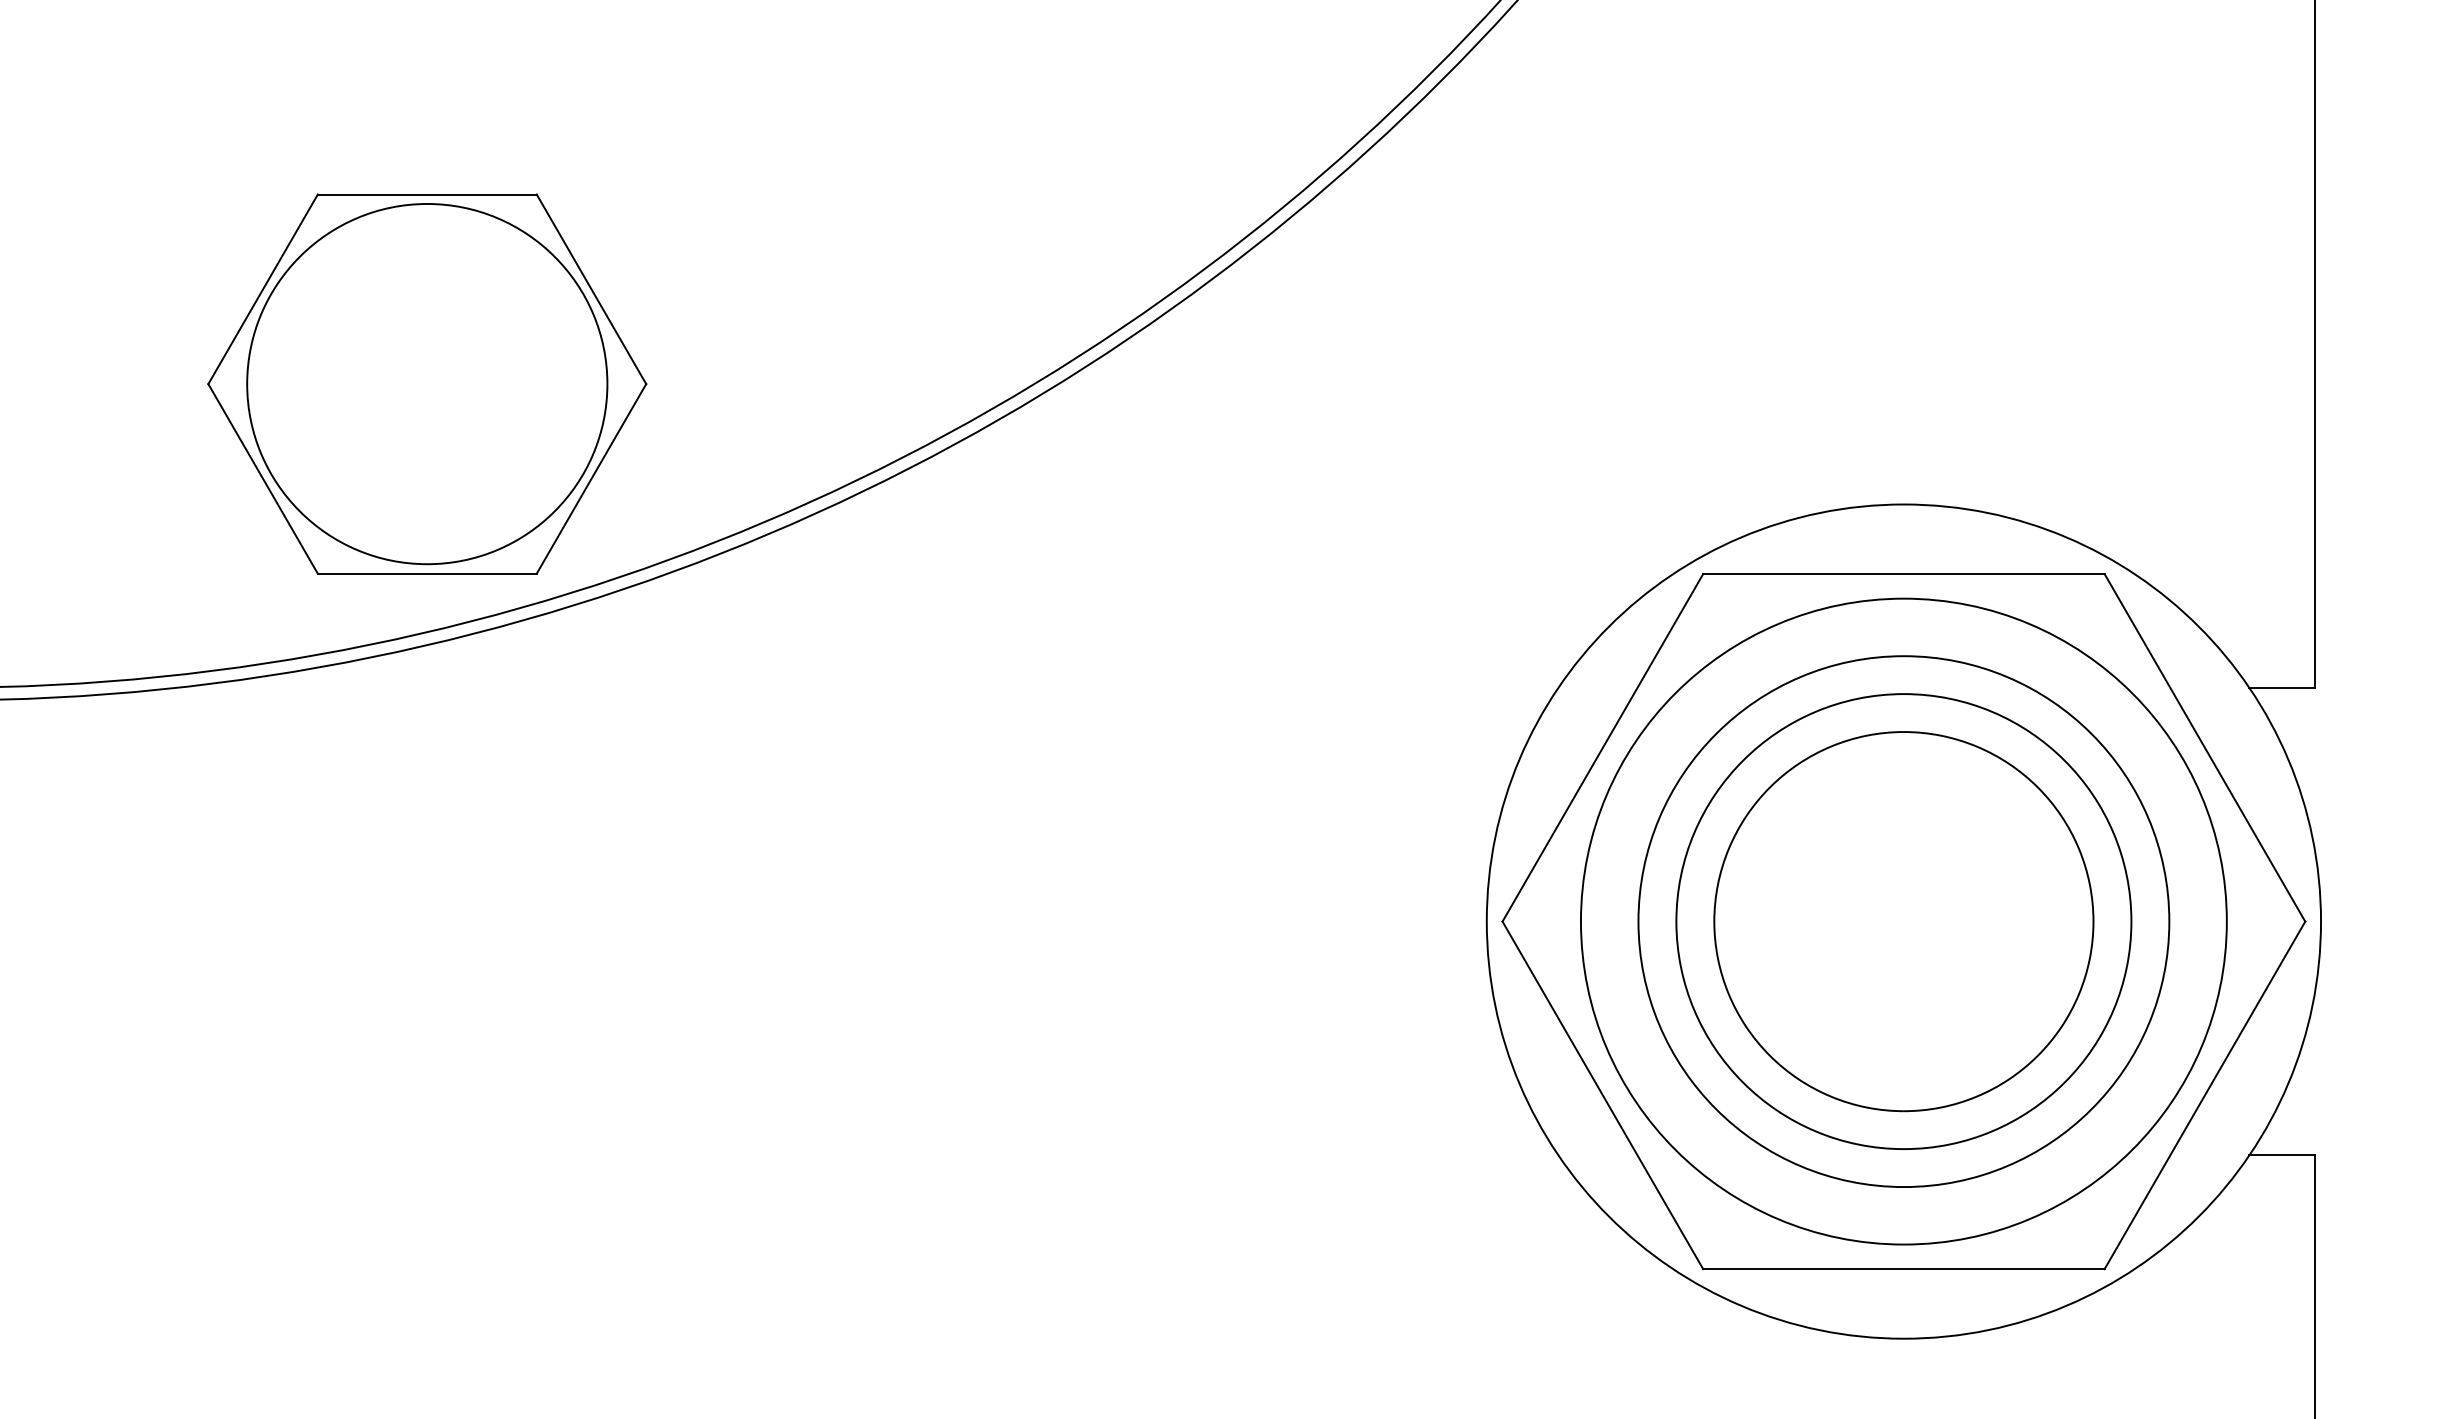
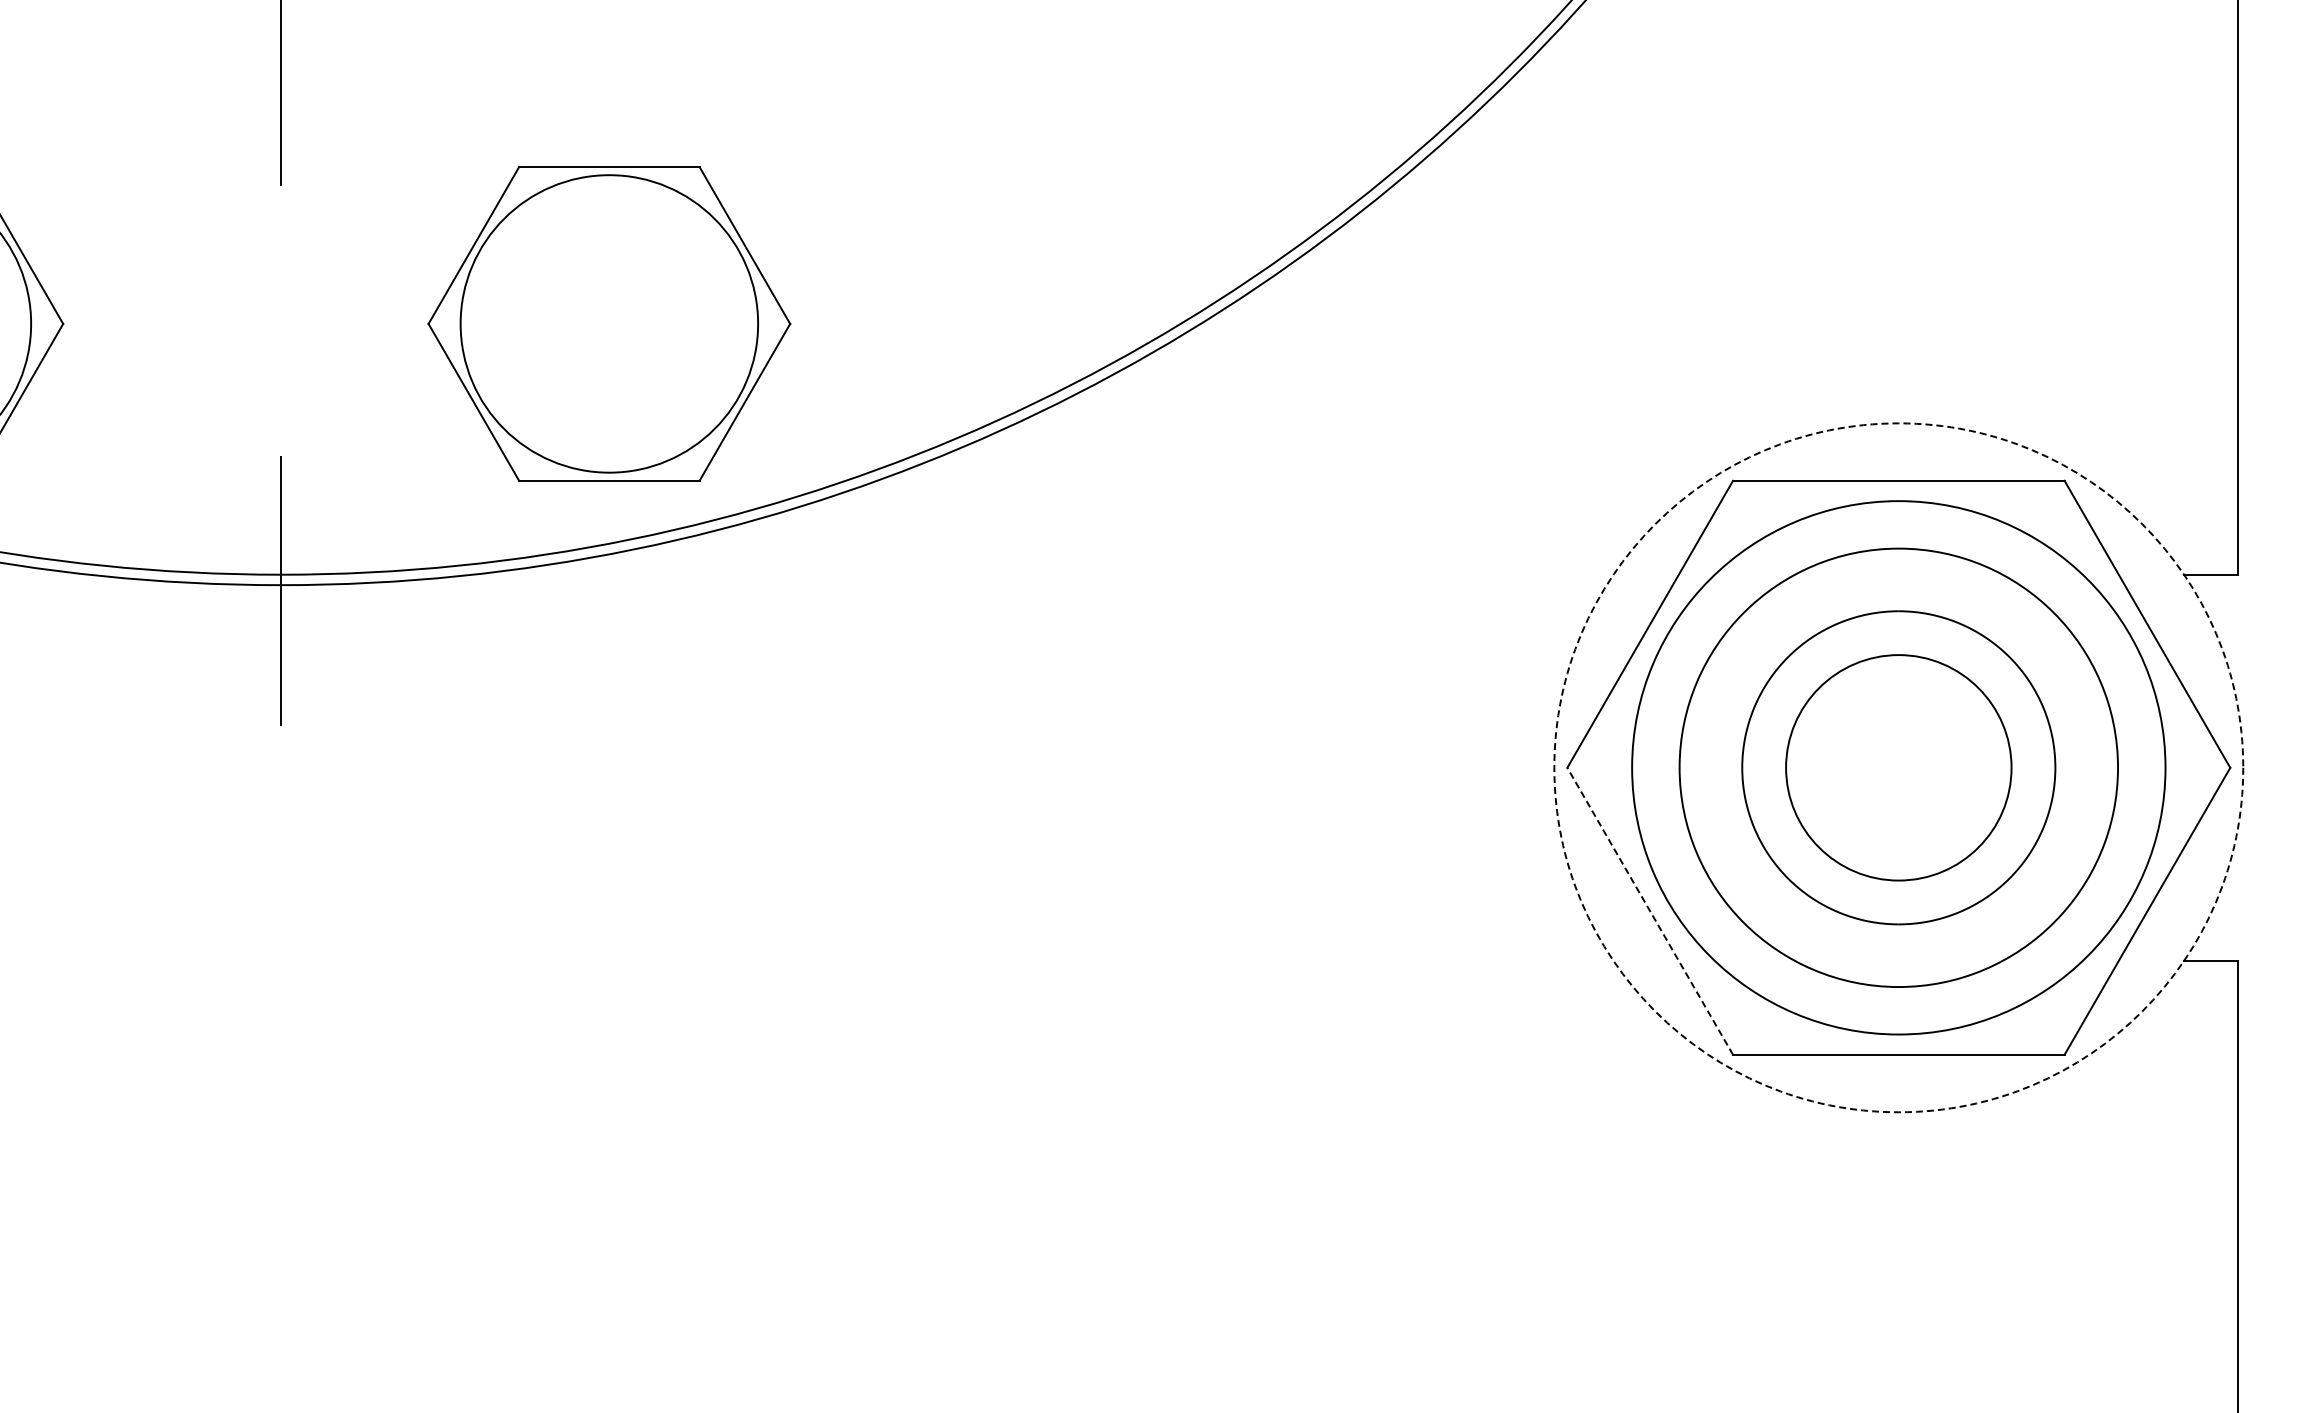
part: (427, 383) -> (609, 323), moved
circle: (1903, 921) -> (1898, 767), size x0.6
circle: (1903, 921) -> (1898, 767), solid -> dashed
line: (1603, 1095) -> (1650, 911), solid -> dashed

